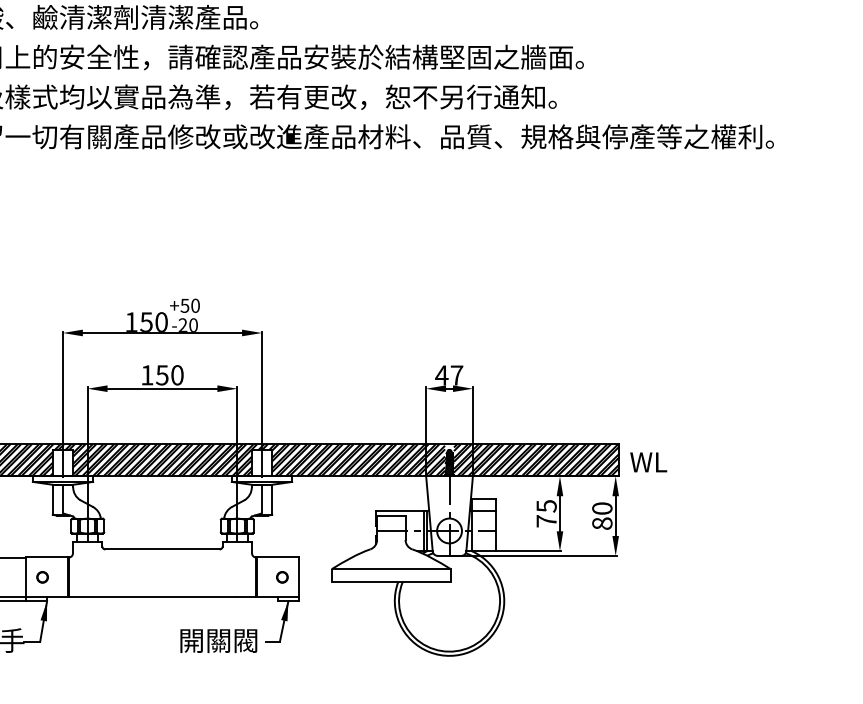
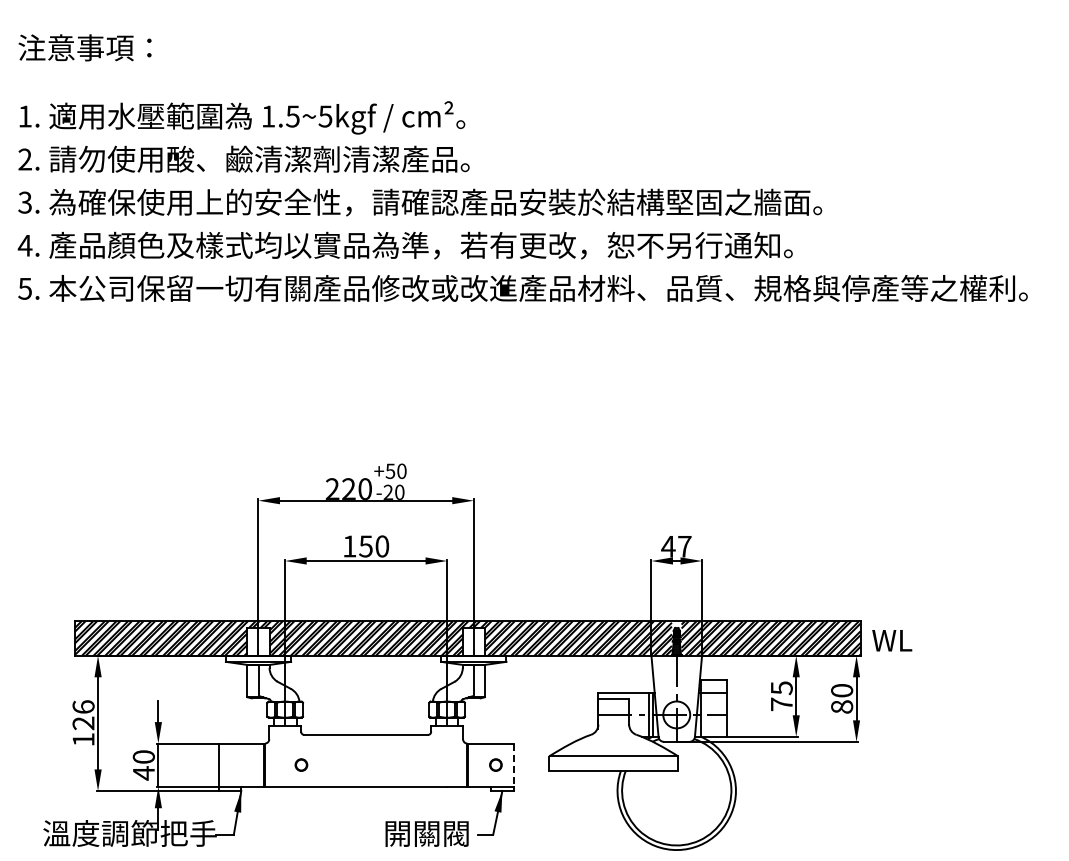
text: (138, 321) -> (340, 488), 150 -> 220
part: (42, 576) -> (301, 764), moved
line: (298, 577) -> (513, 765), solid -> dashed

